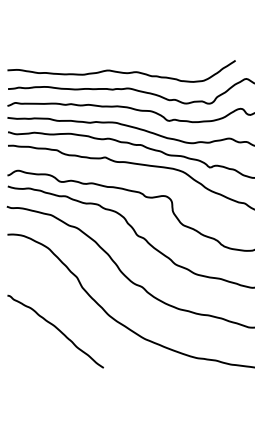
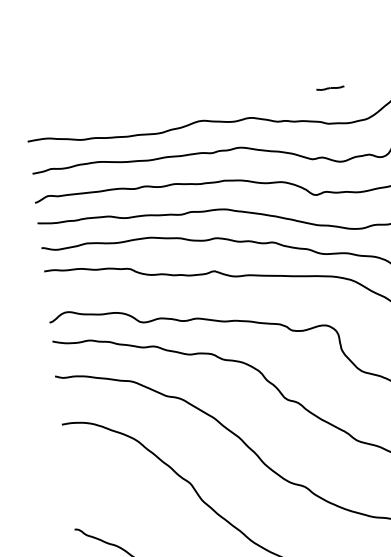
line: (184, 60) -> (330, 87), added

